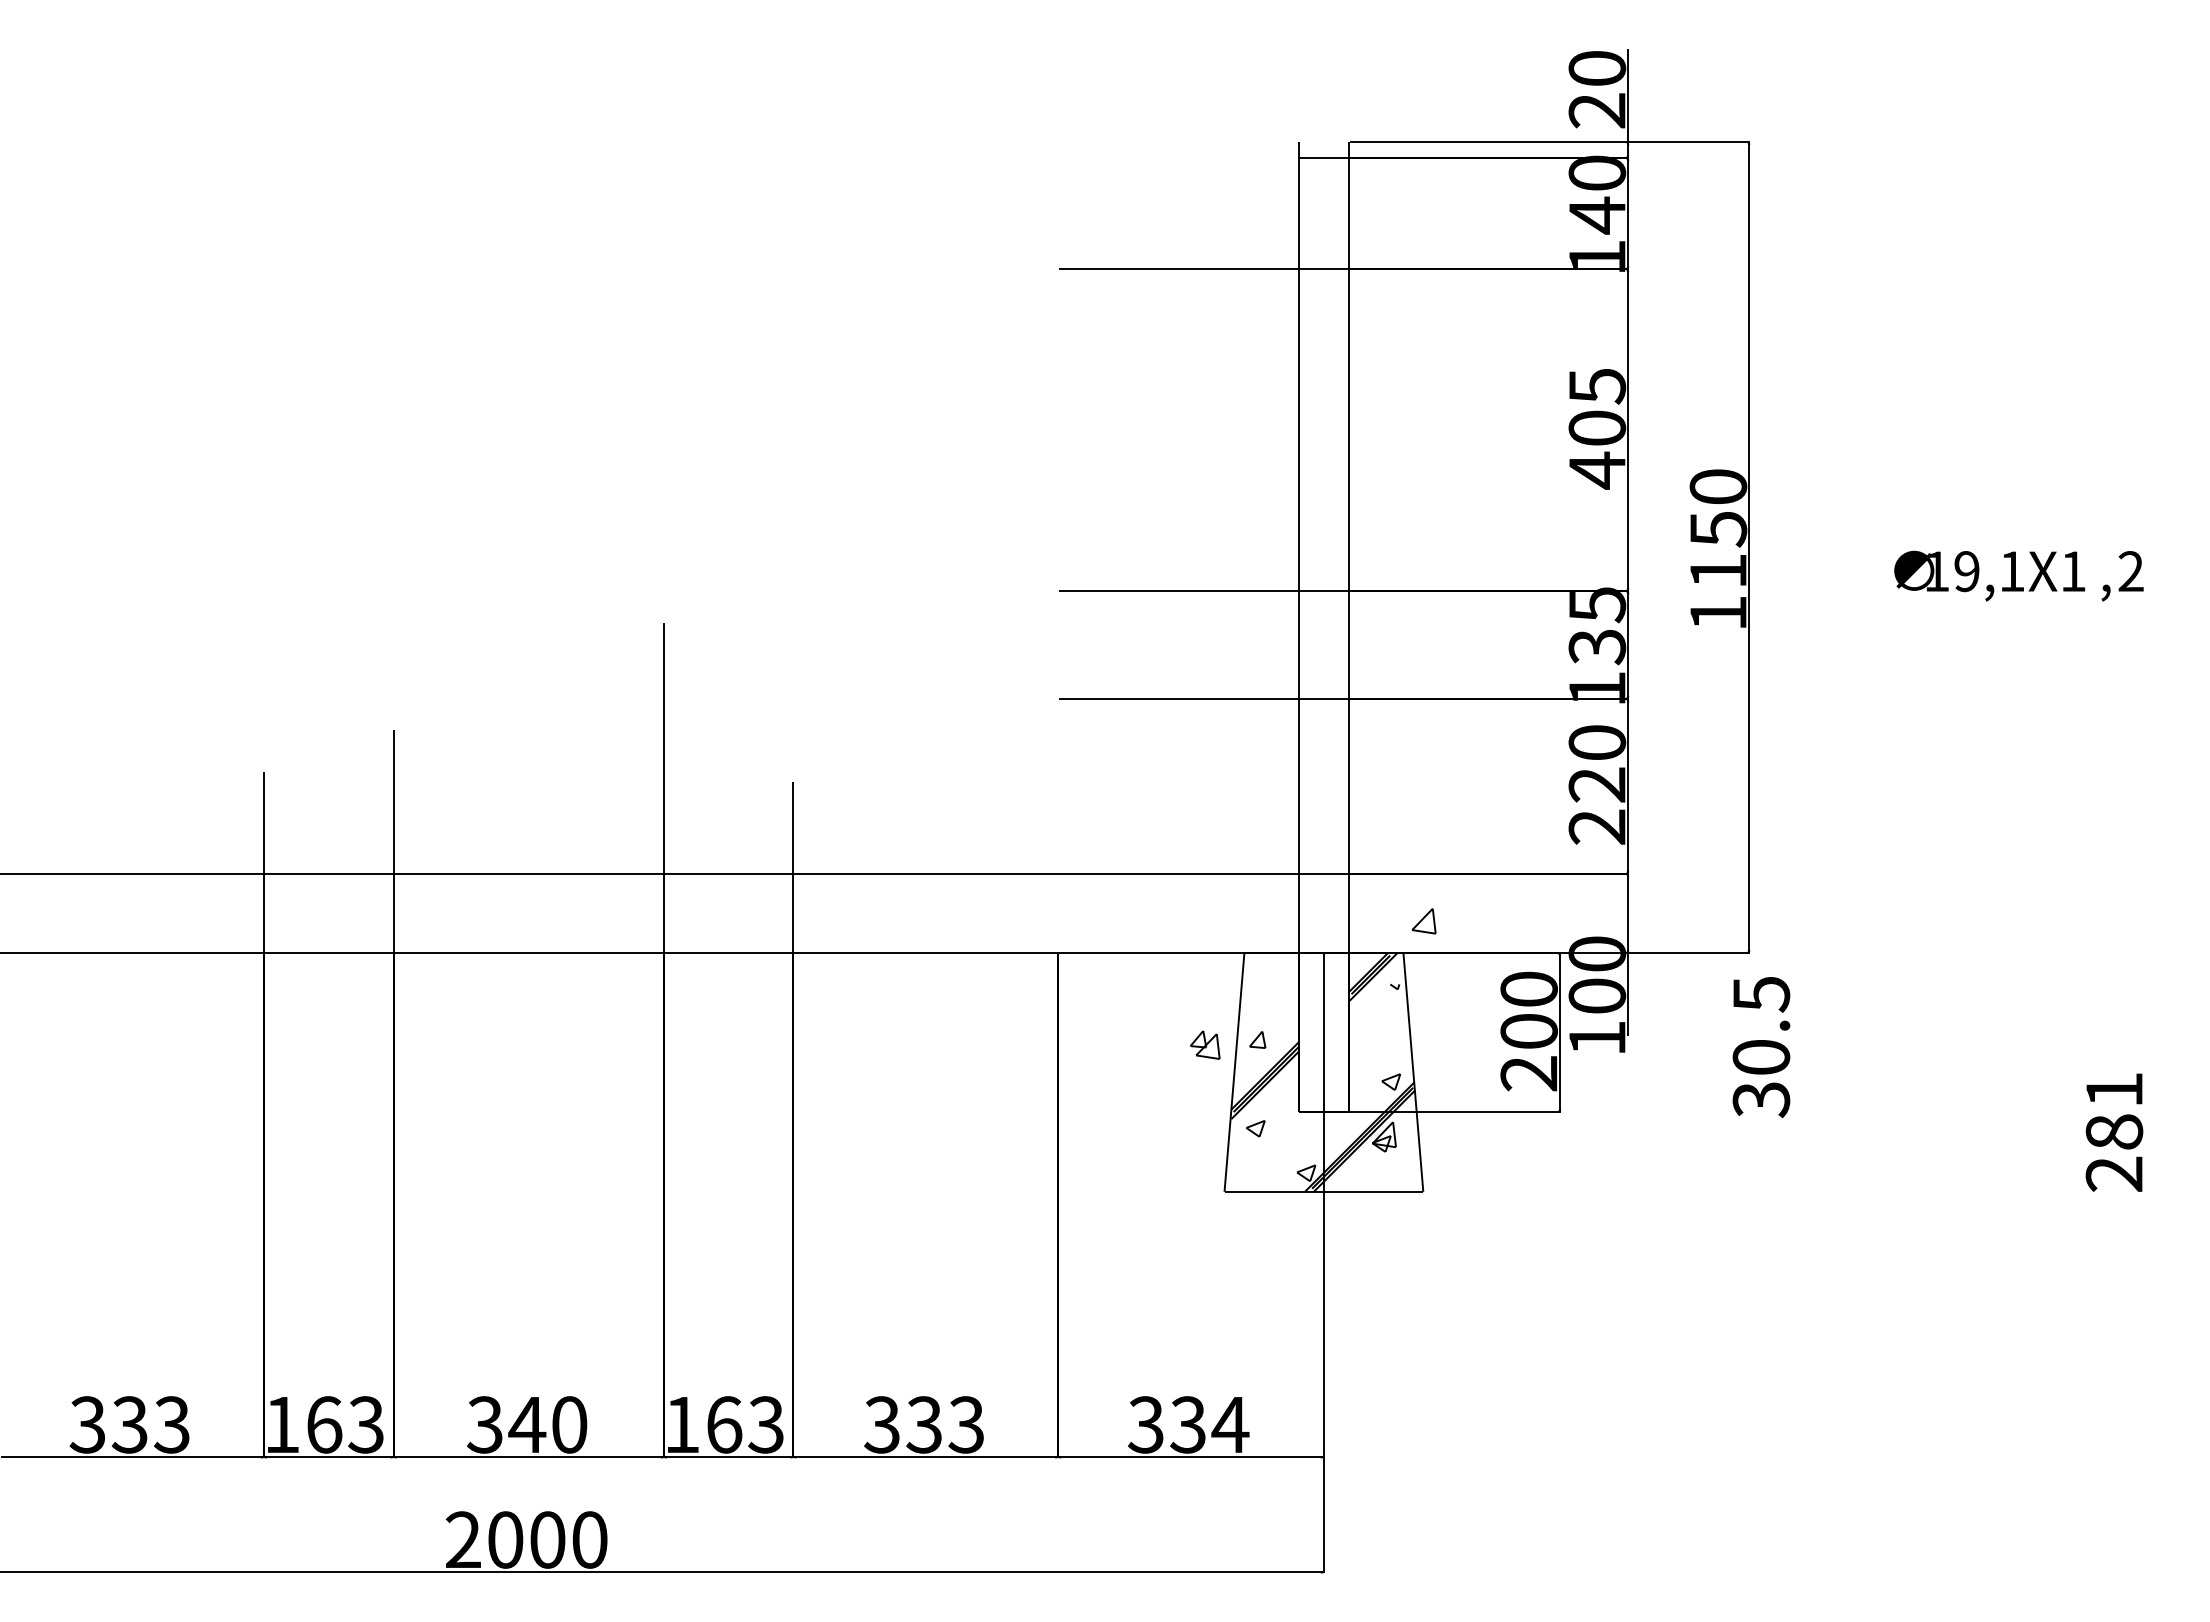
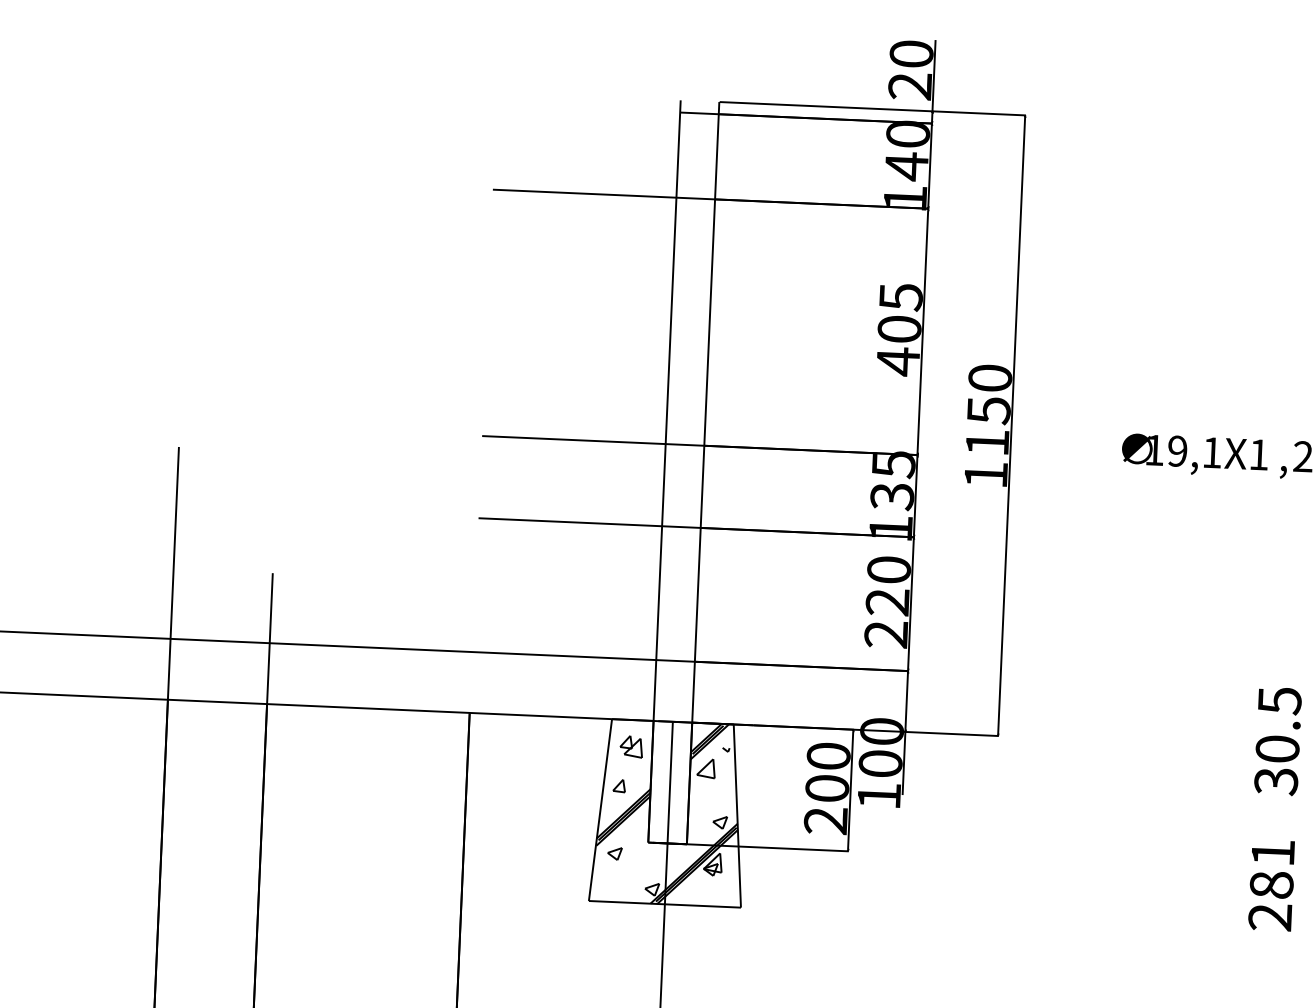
part: (1423, 921) -> (705, 768), moved
part: (1205, 1044) -> (631, 746), moved
text: (1761, 1047) -> (1278, 741), moved

